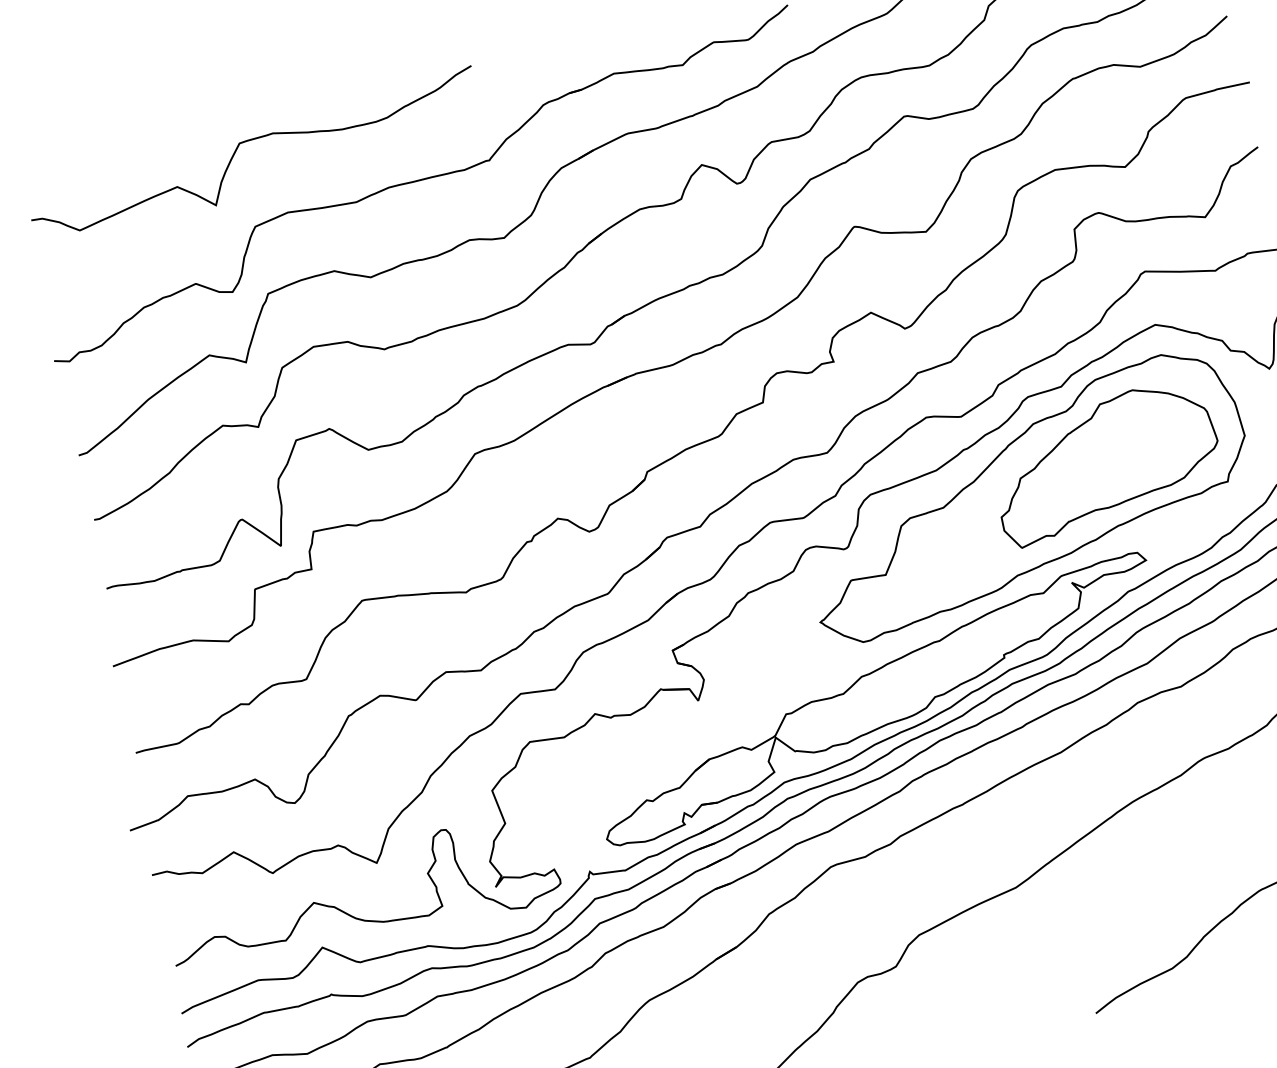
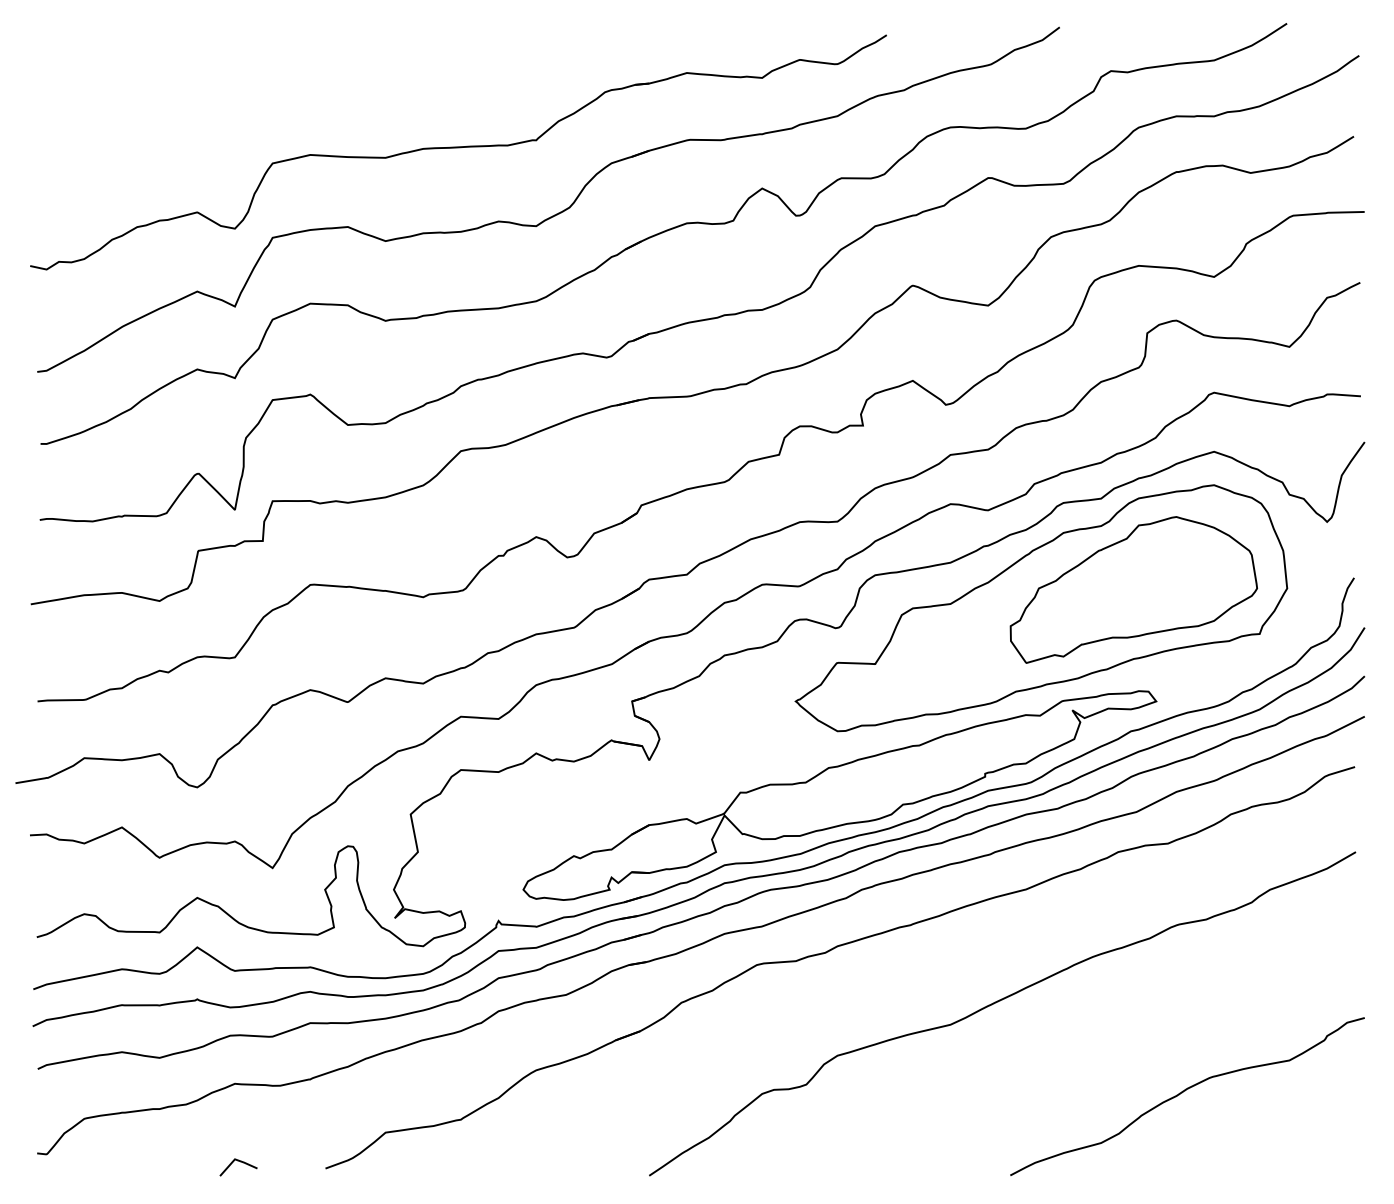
curve: (250, 140) -> (285, 70), removed

